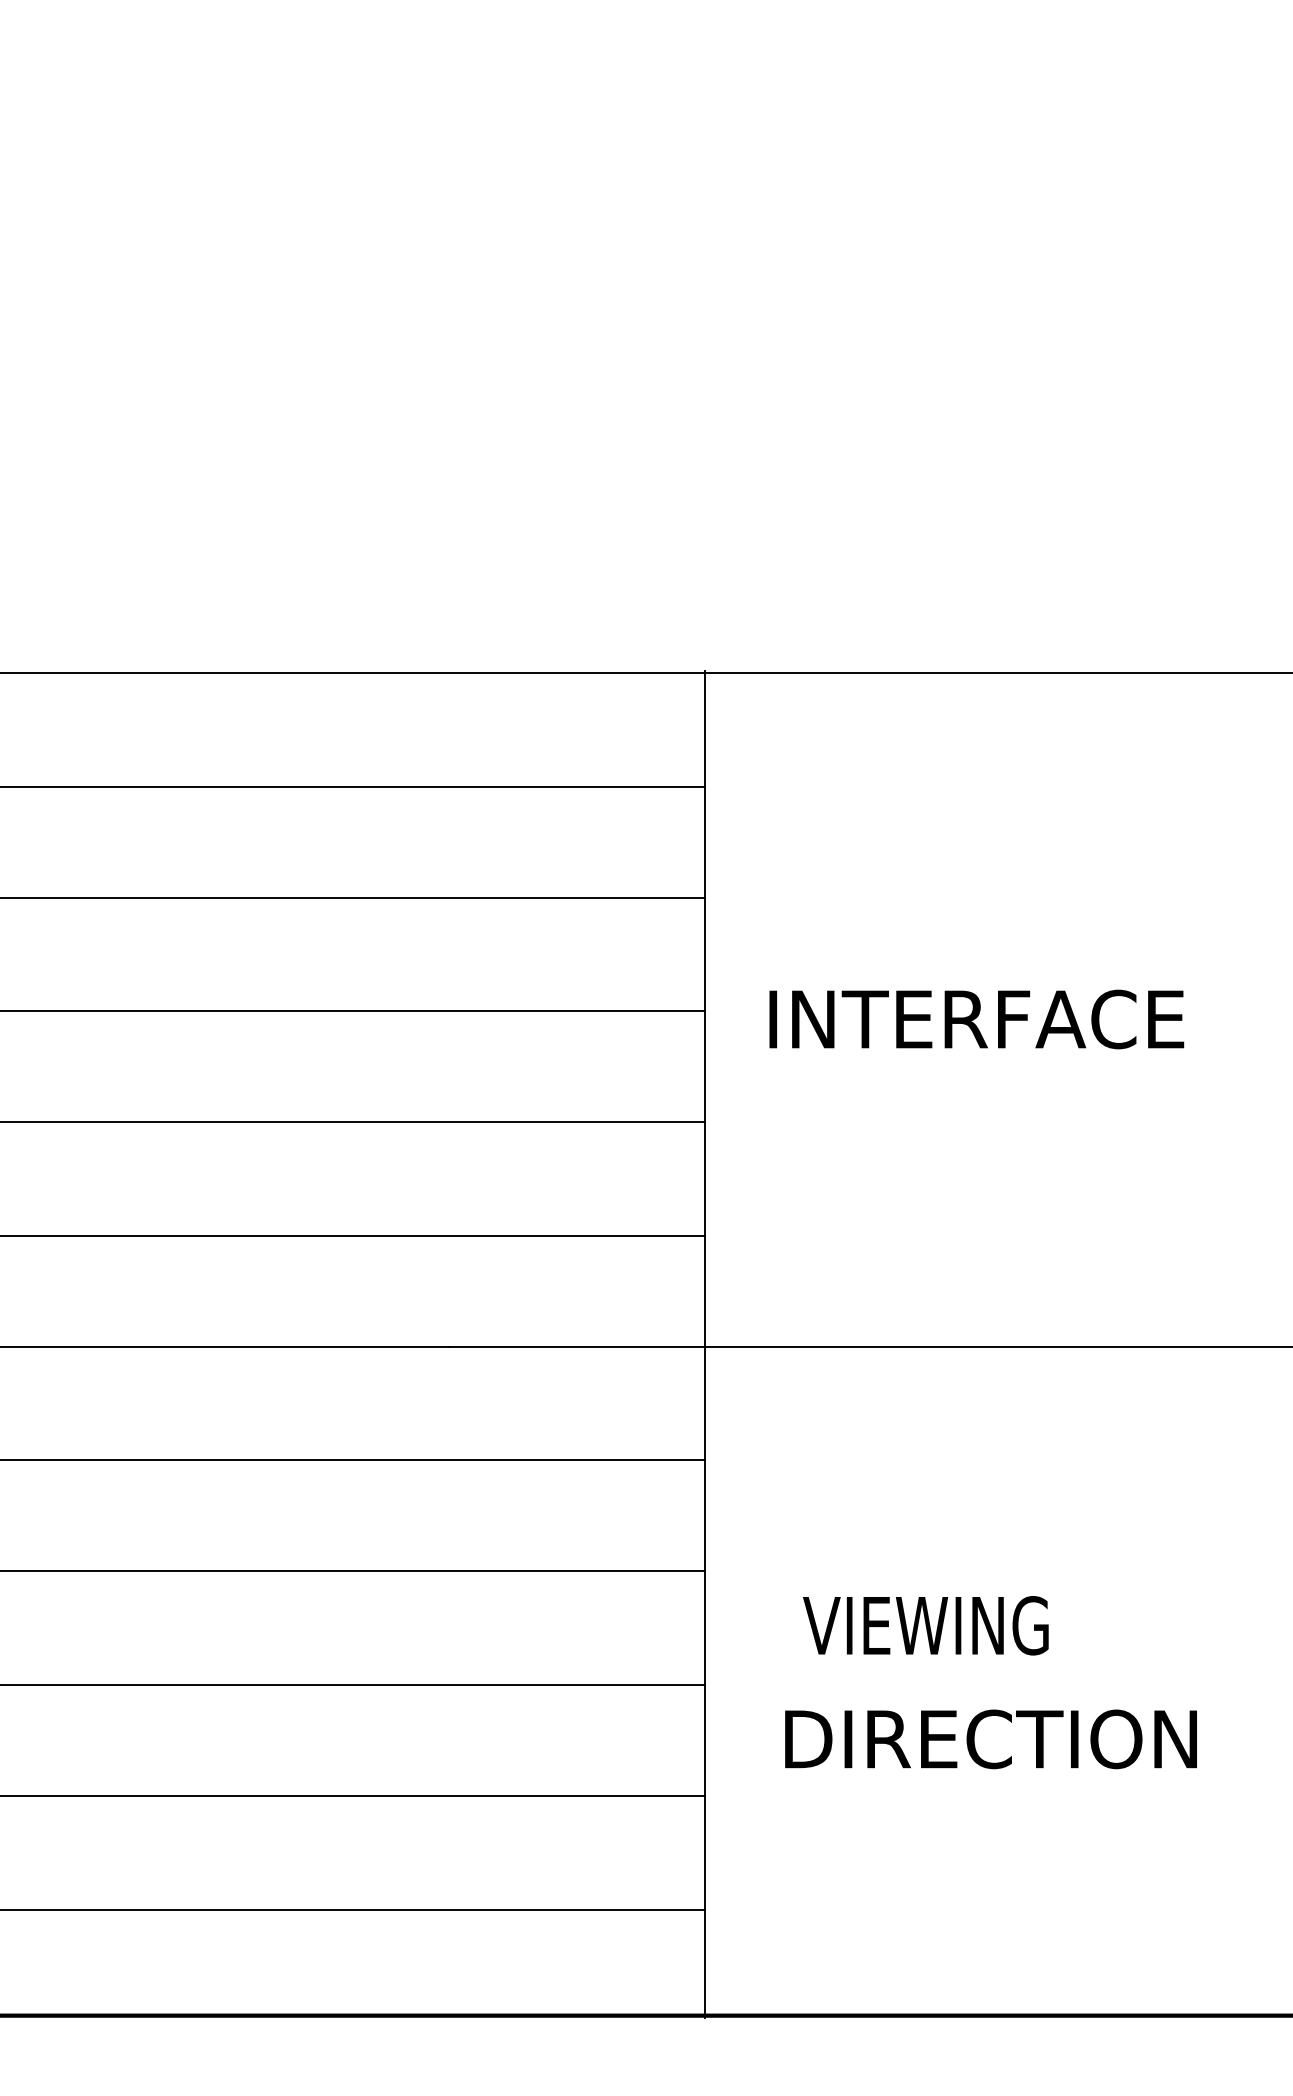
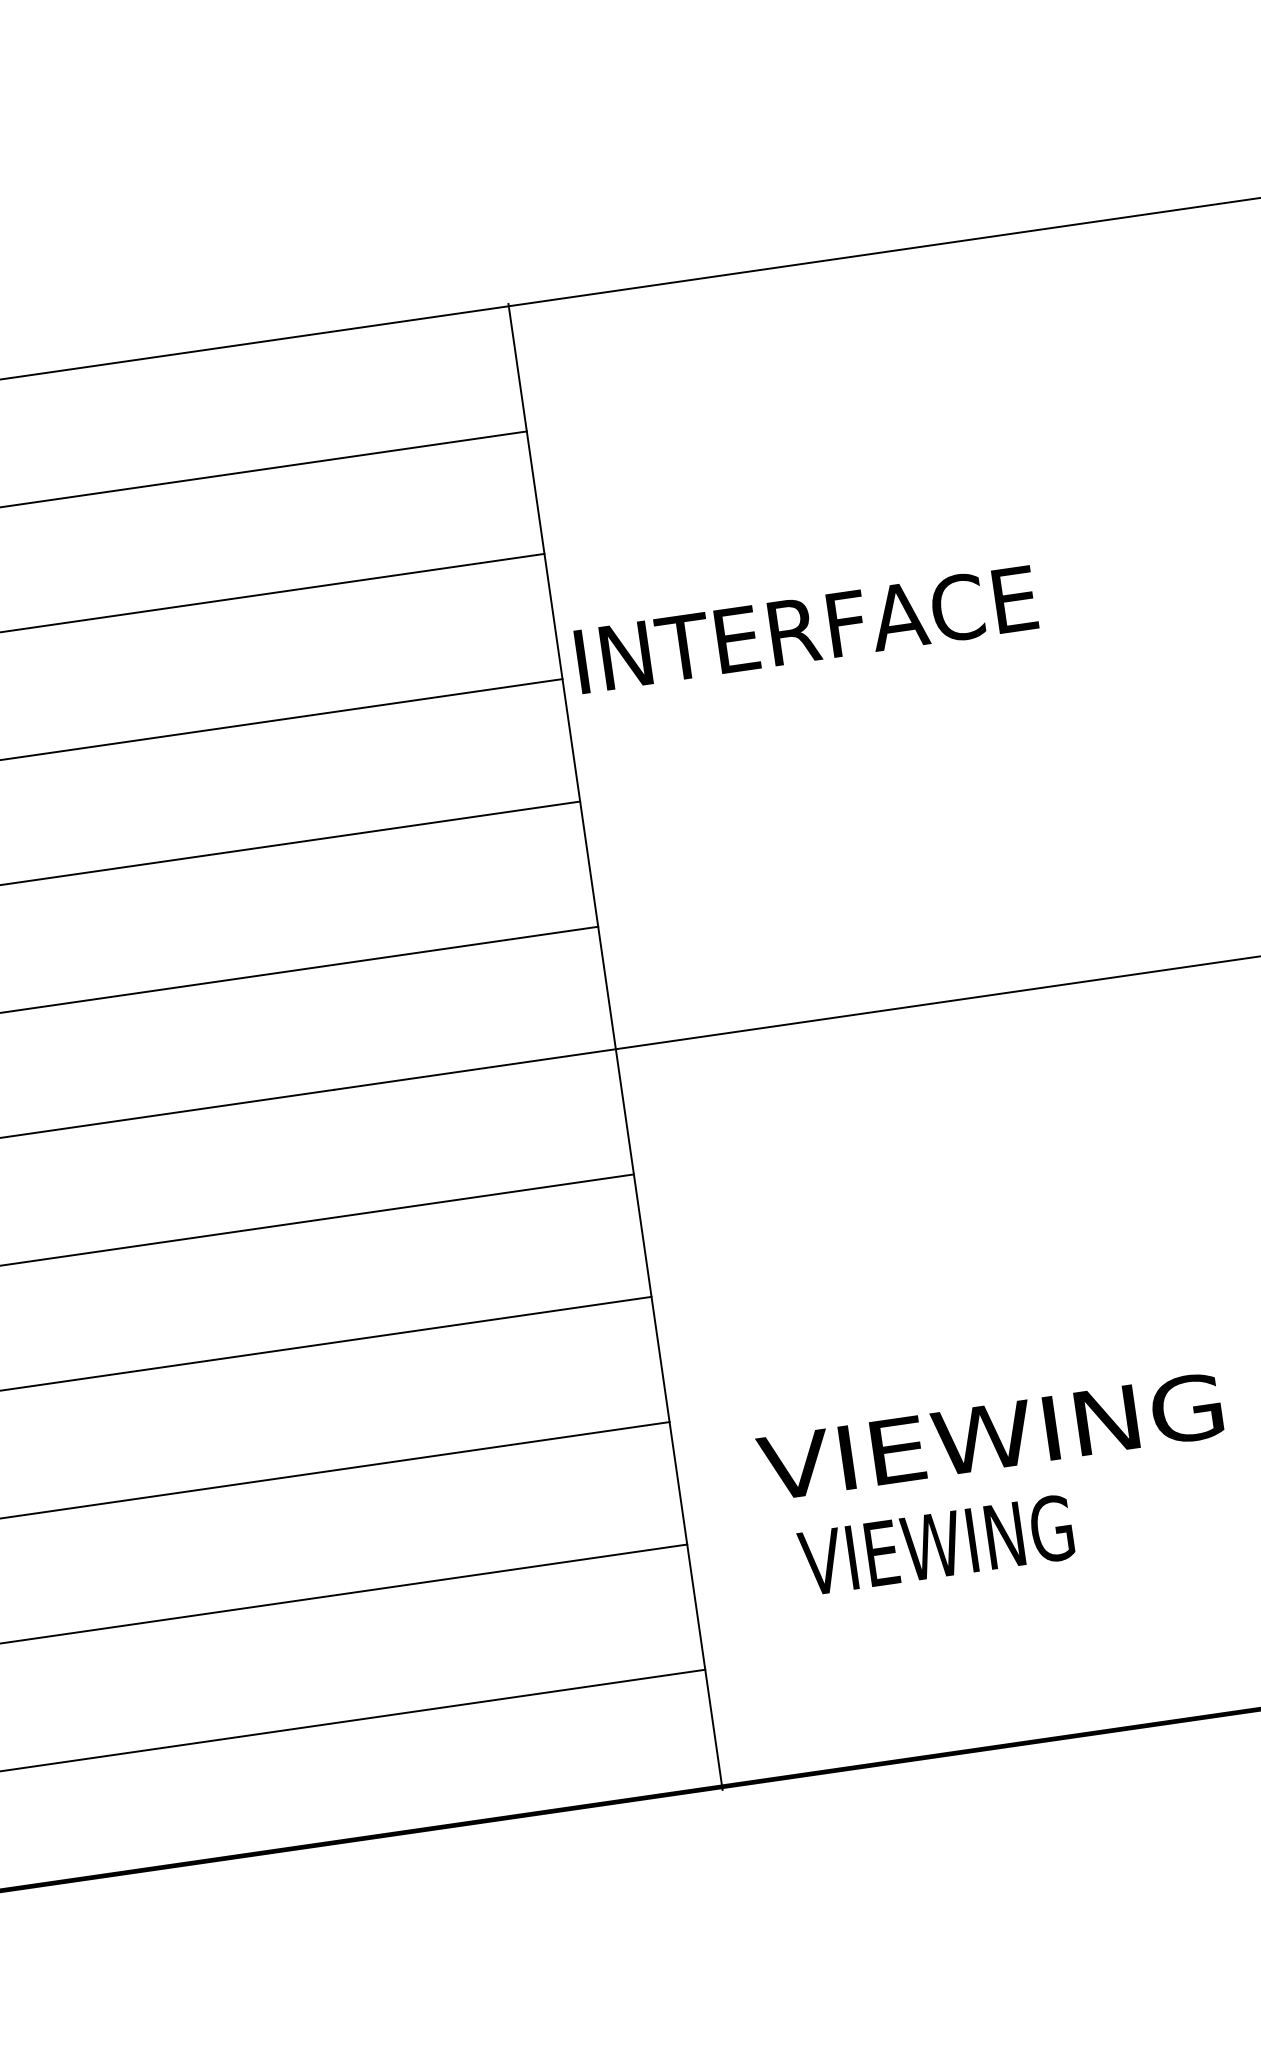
text: (976, 1019) -> (806, 629), moved
text: (925, 1625) -> (935, 1545), moved
text: (987, 1739) -> (990, 1437), DIRECTION -> VIEWING

